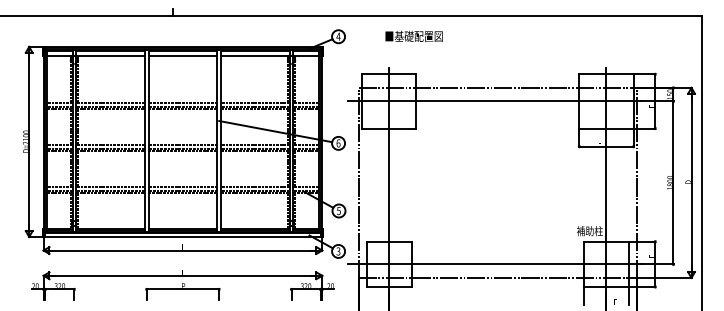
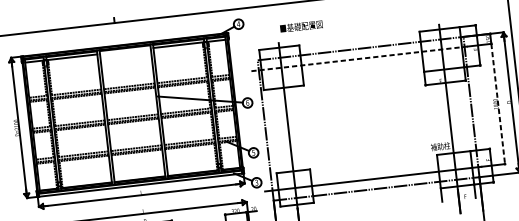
text: (413, 35) -> (300, 25), moved
line: (182, 55) -> (125, 51), removed
line: (495, 101) -> (359, 58), solid -> dashed
line: (673, 183) -> (498, 104), solid -> dashed

